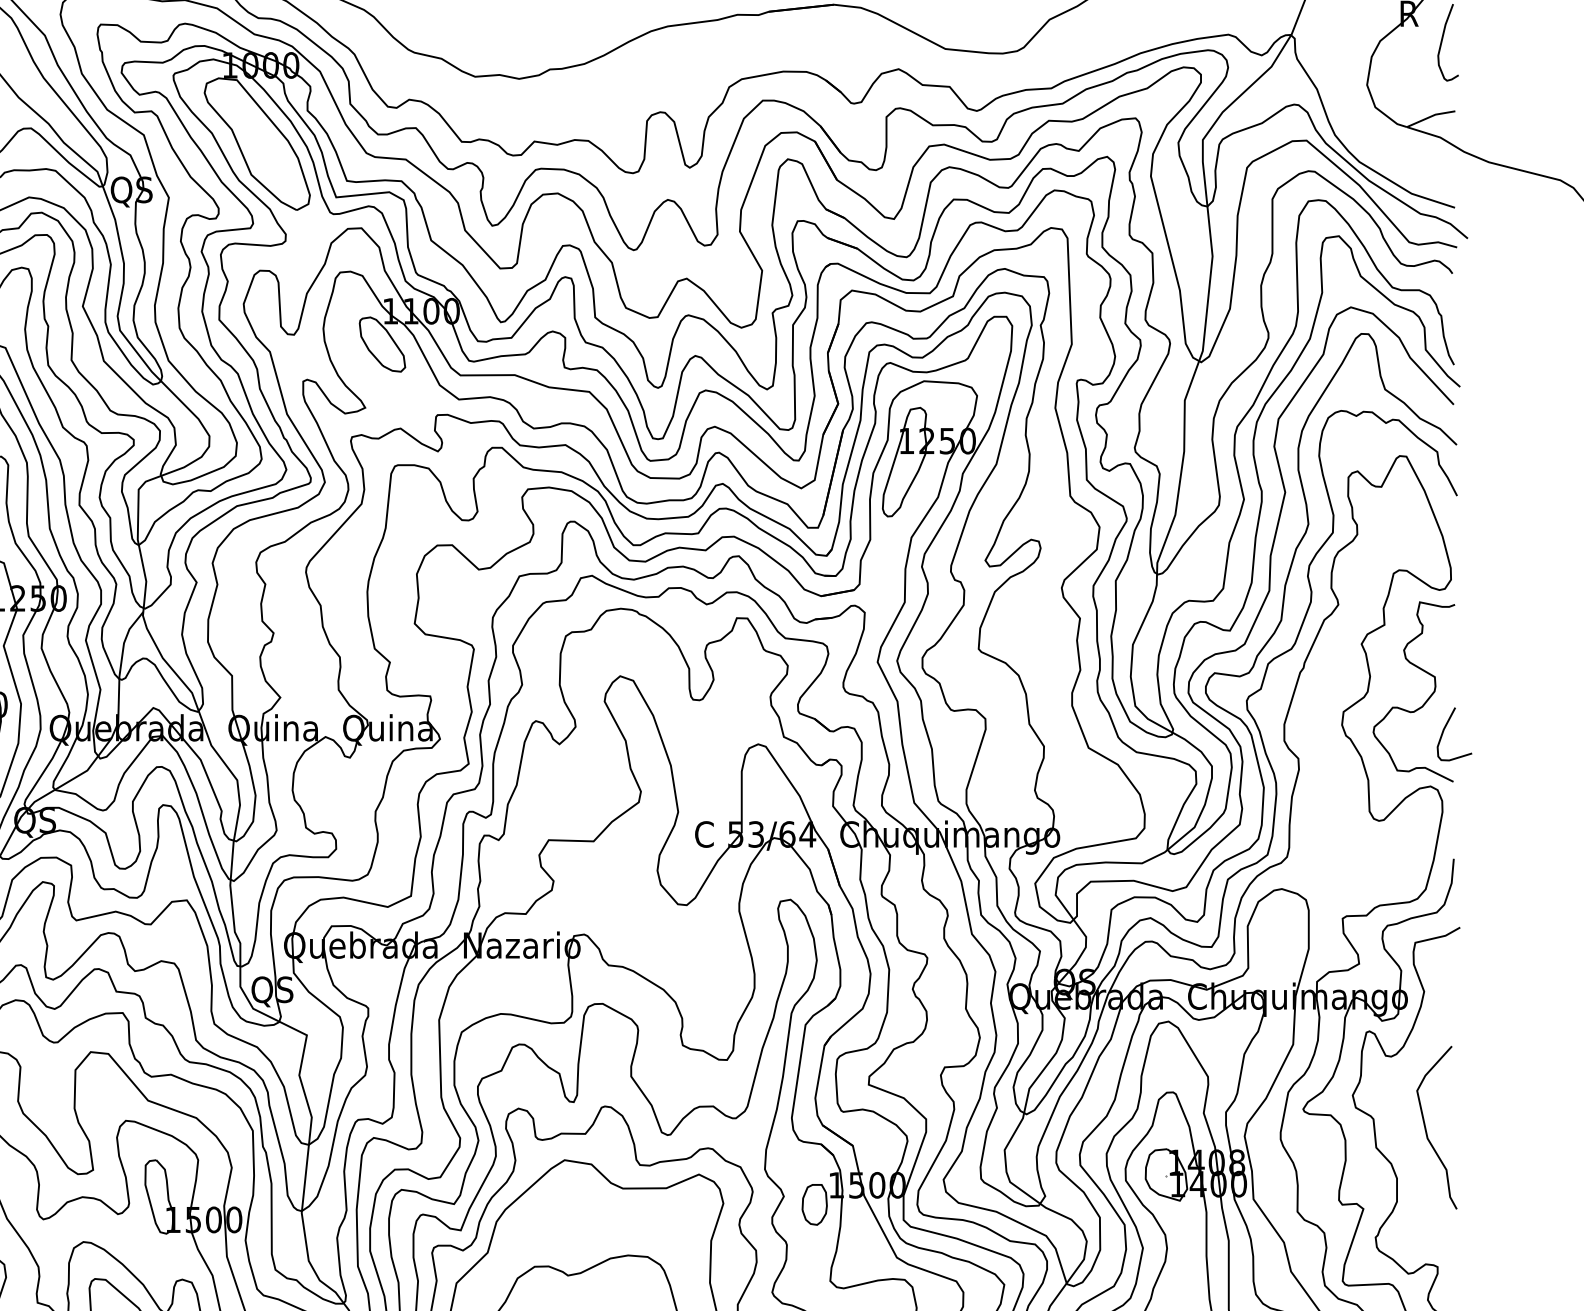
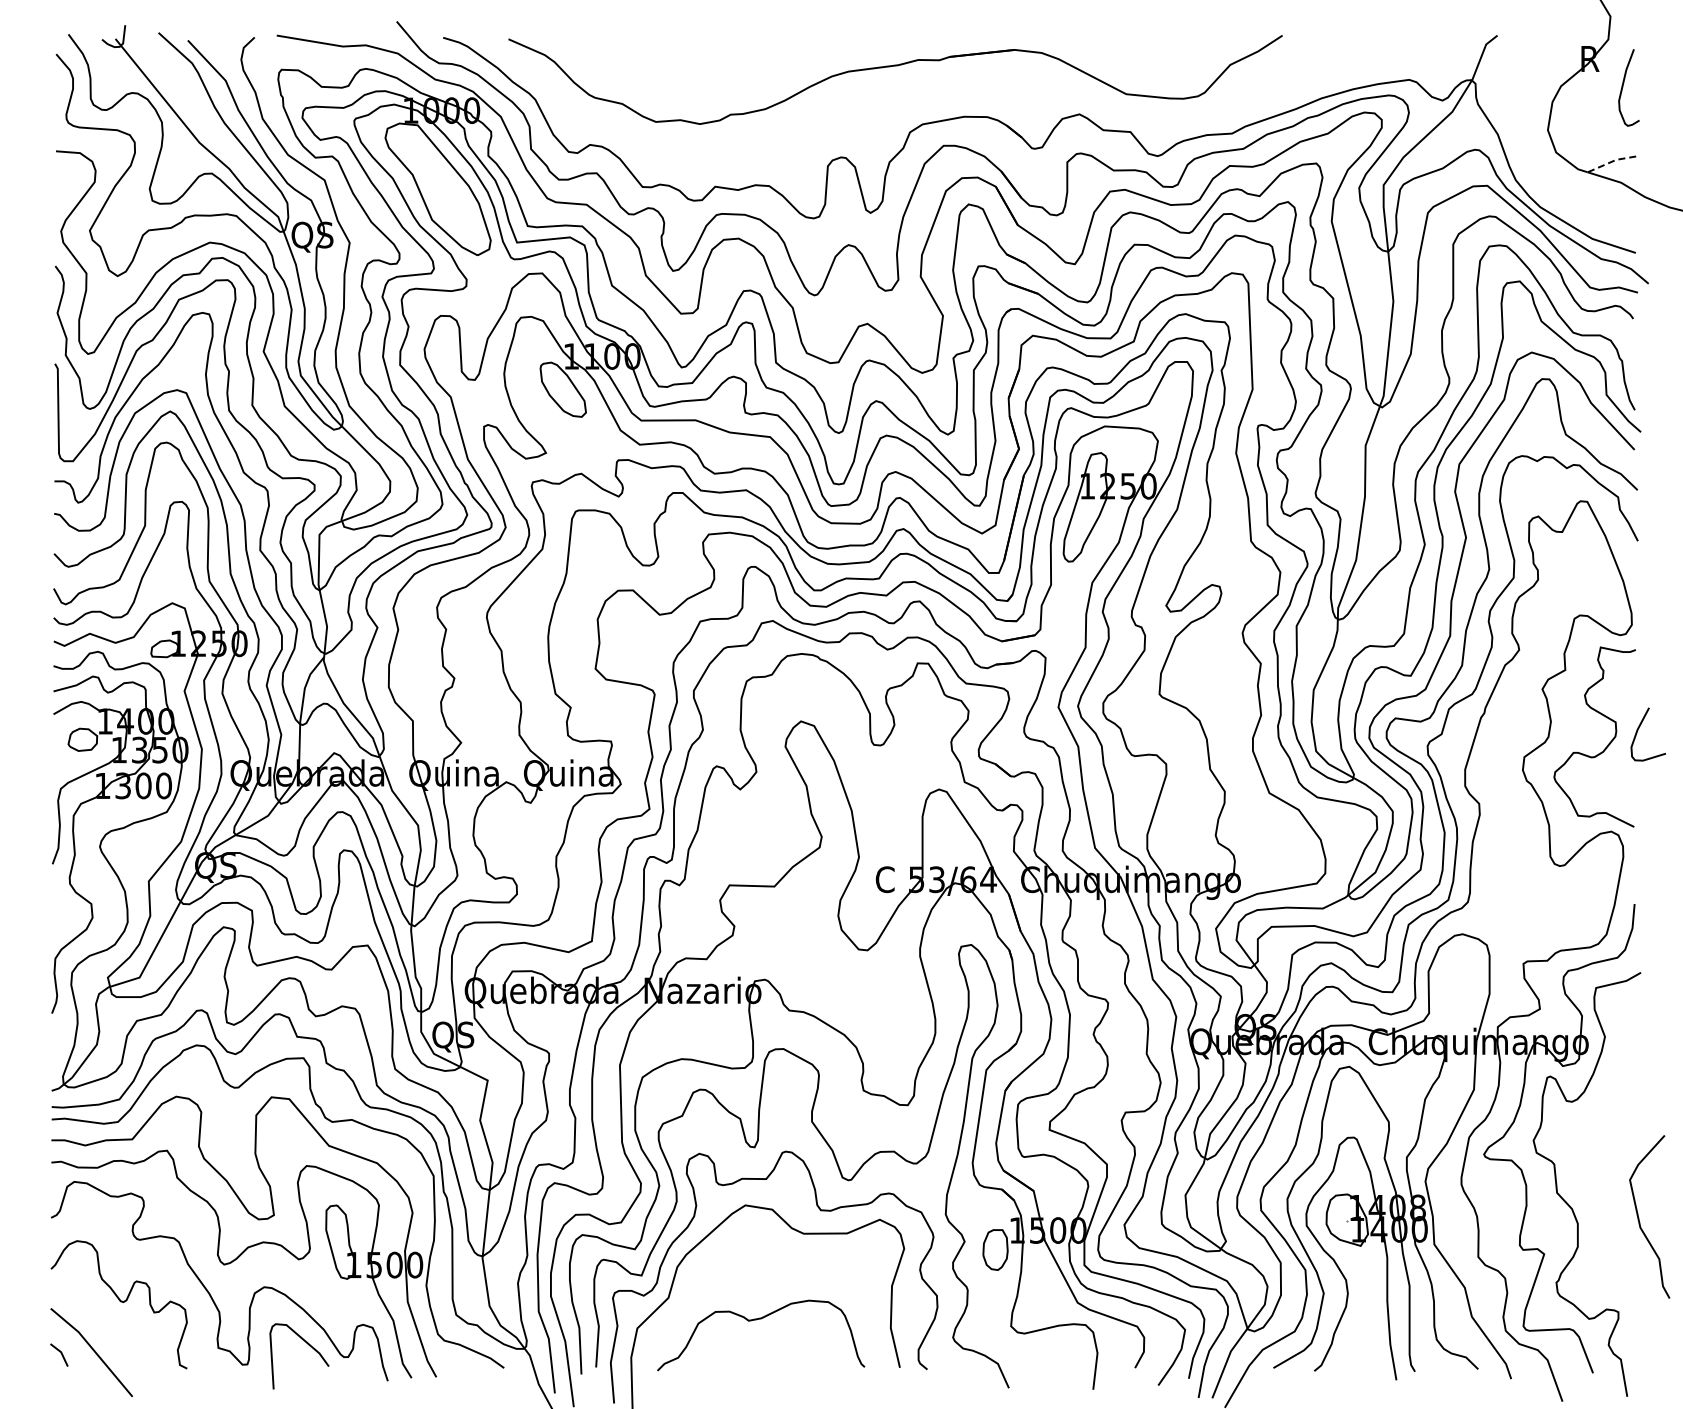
line: (1430, 116) -> (1611, 161), solid -> dashed
curve: (1444, 730) -> (1638, 730), moved
curve: (1426, 1128) -> (1639, 1217), moved

